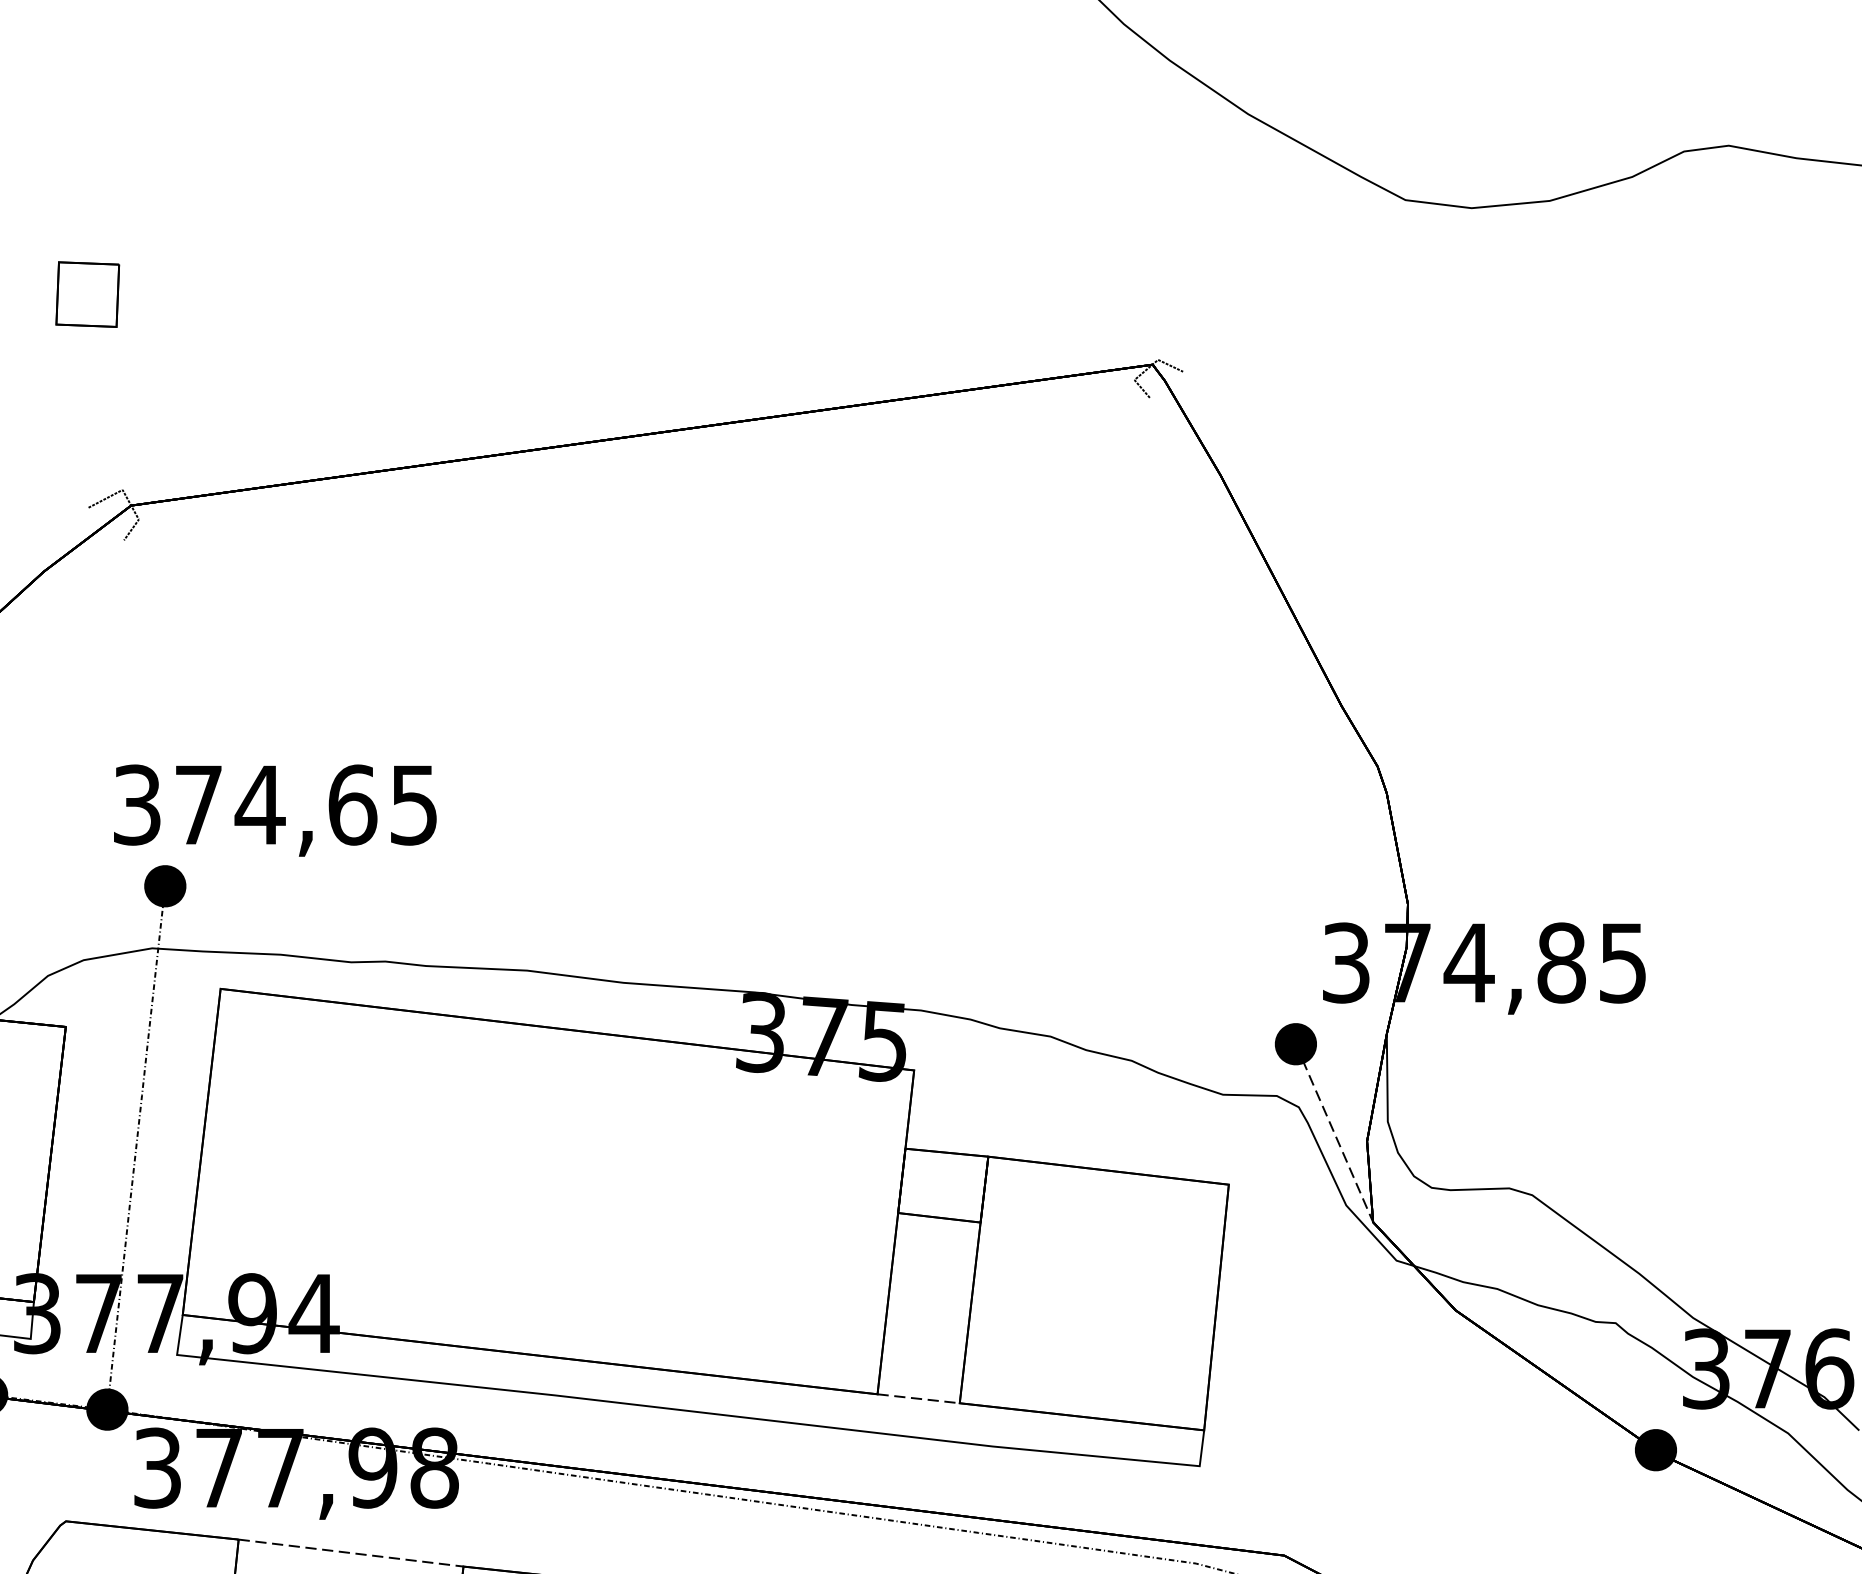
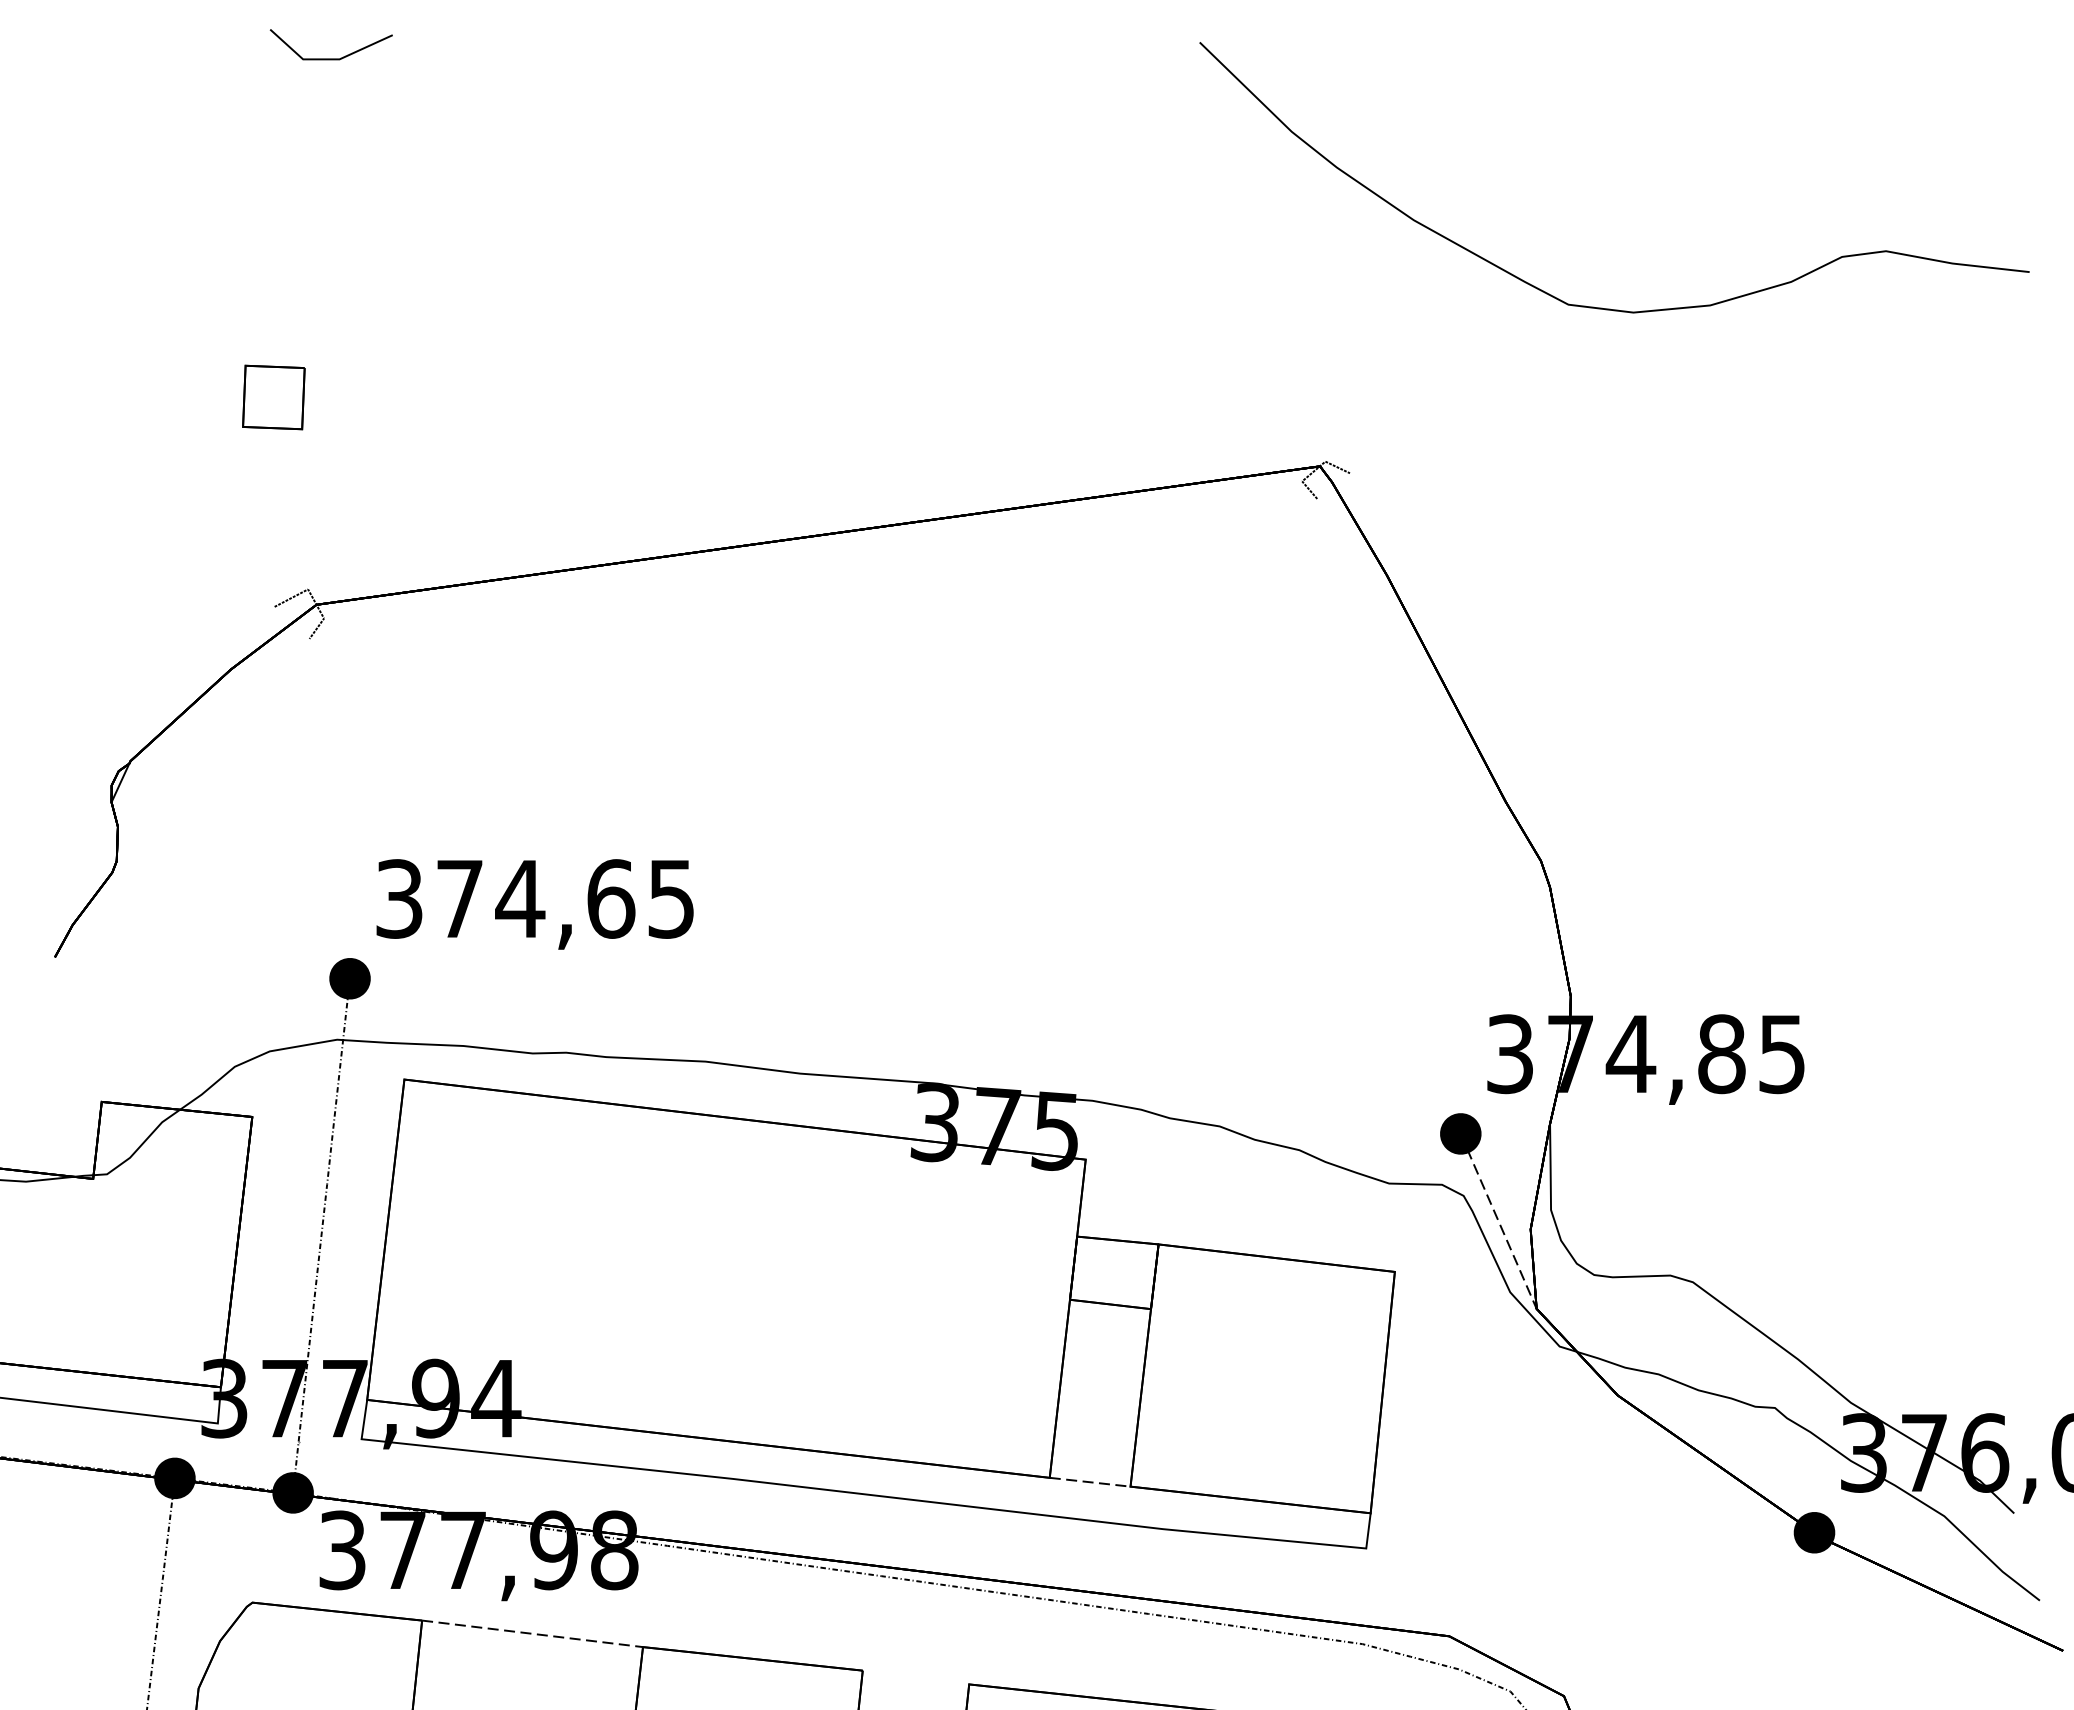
text: (274, 810) -> (534, 904), moved

